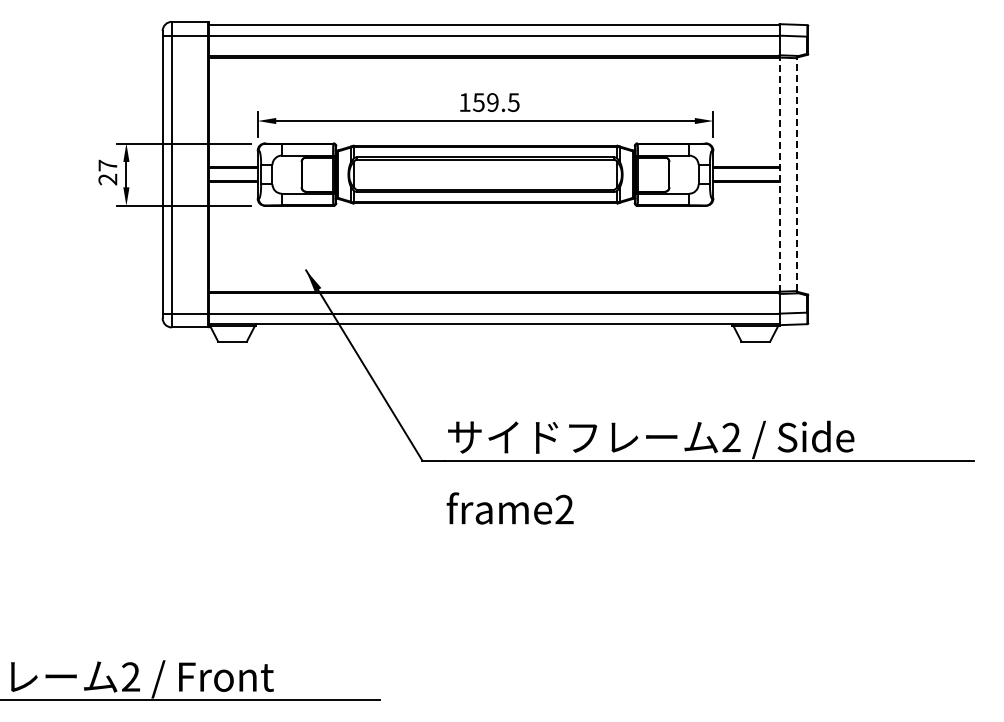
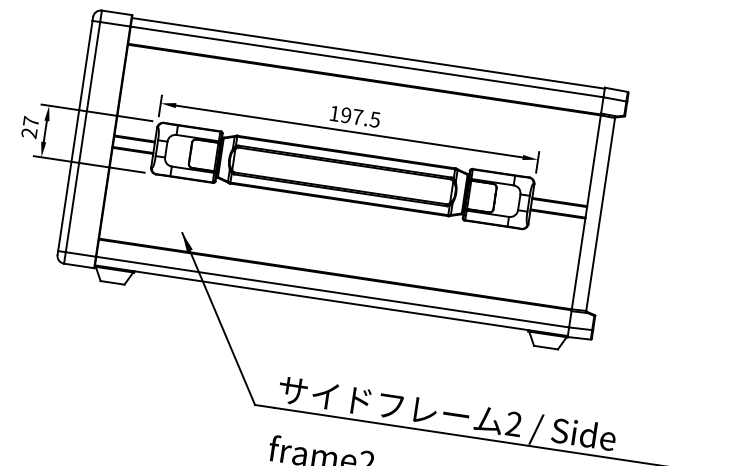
text: (485, 102) -> (351, 116), 159.5 -> 197.5
line: (779, 174) -> (586, 212), dashed -> solid
line: (796, 174) -> (600, 214), dashed -> solid

